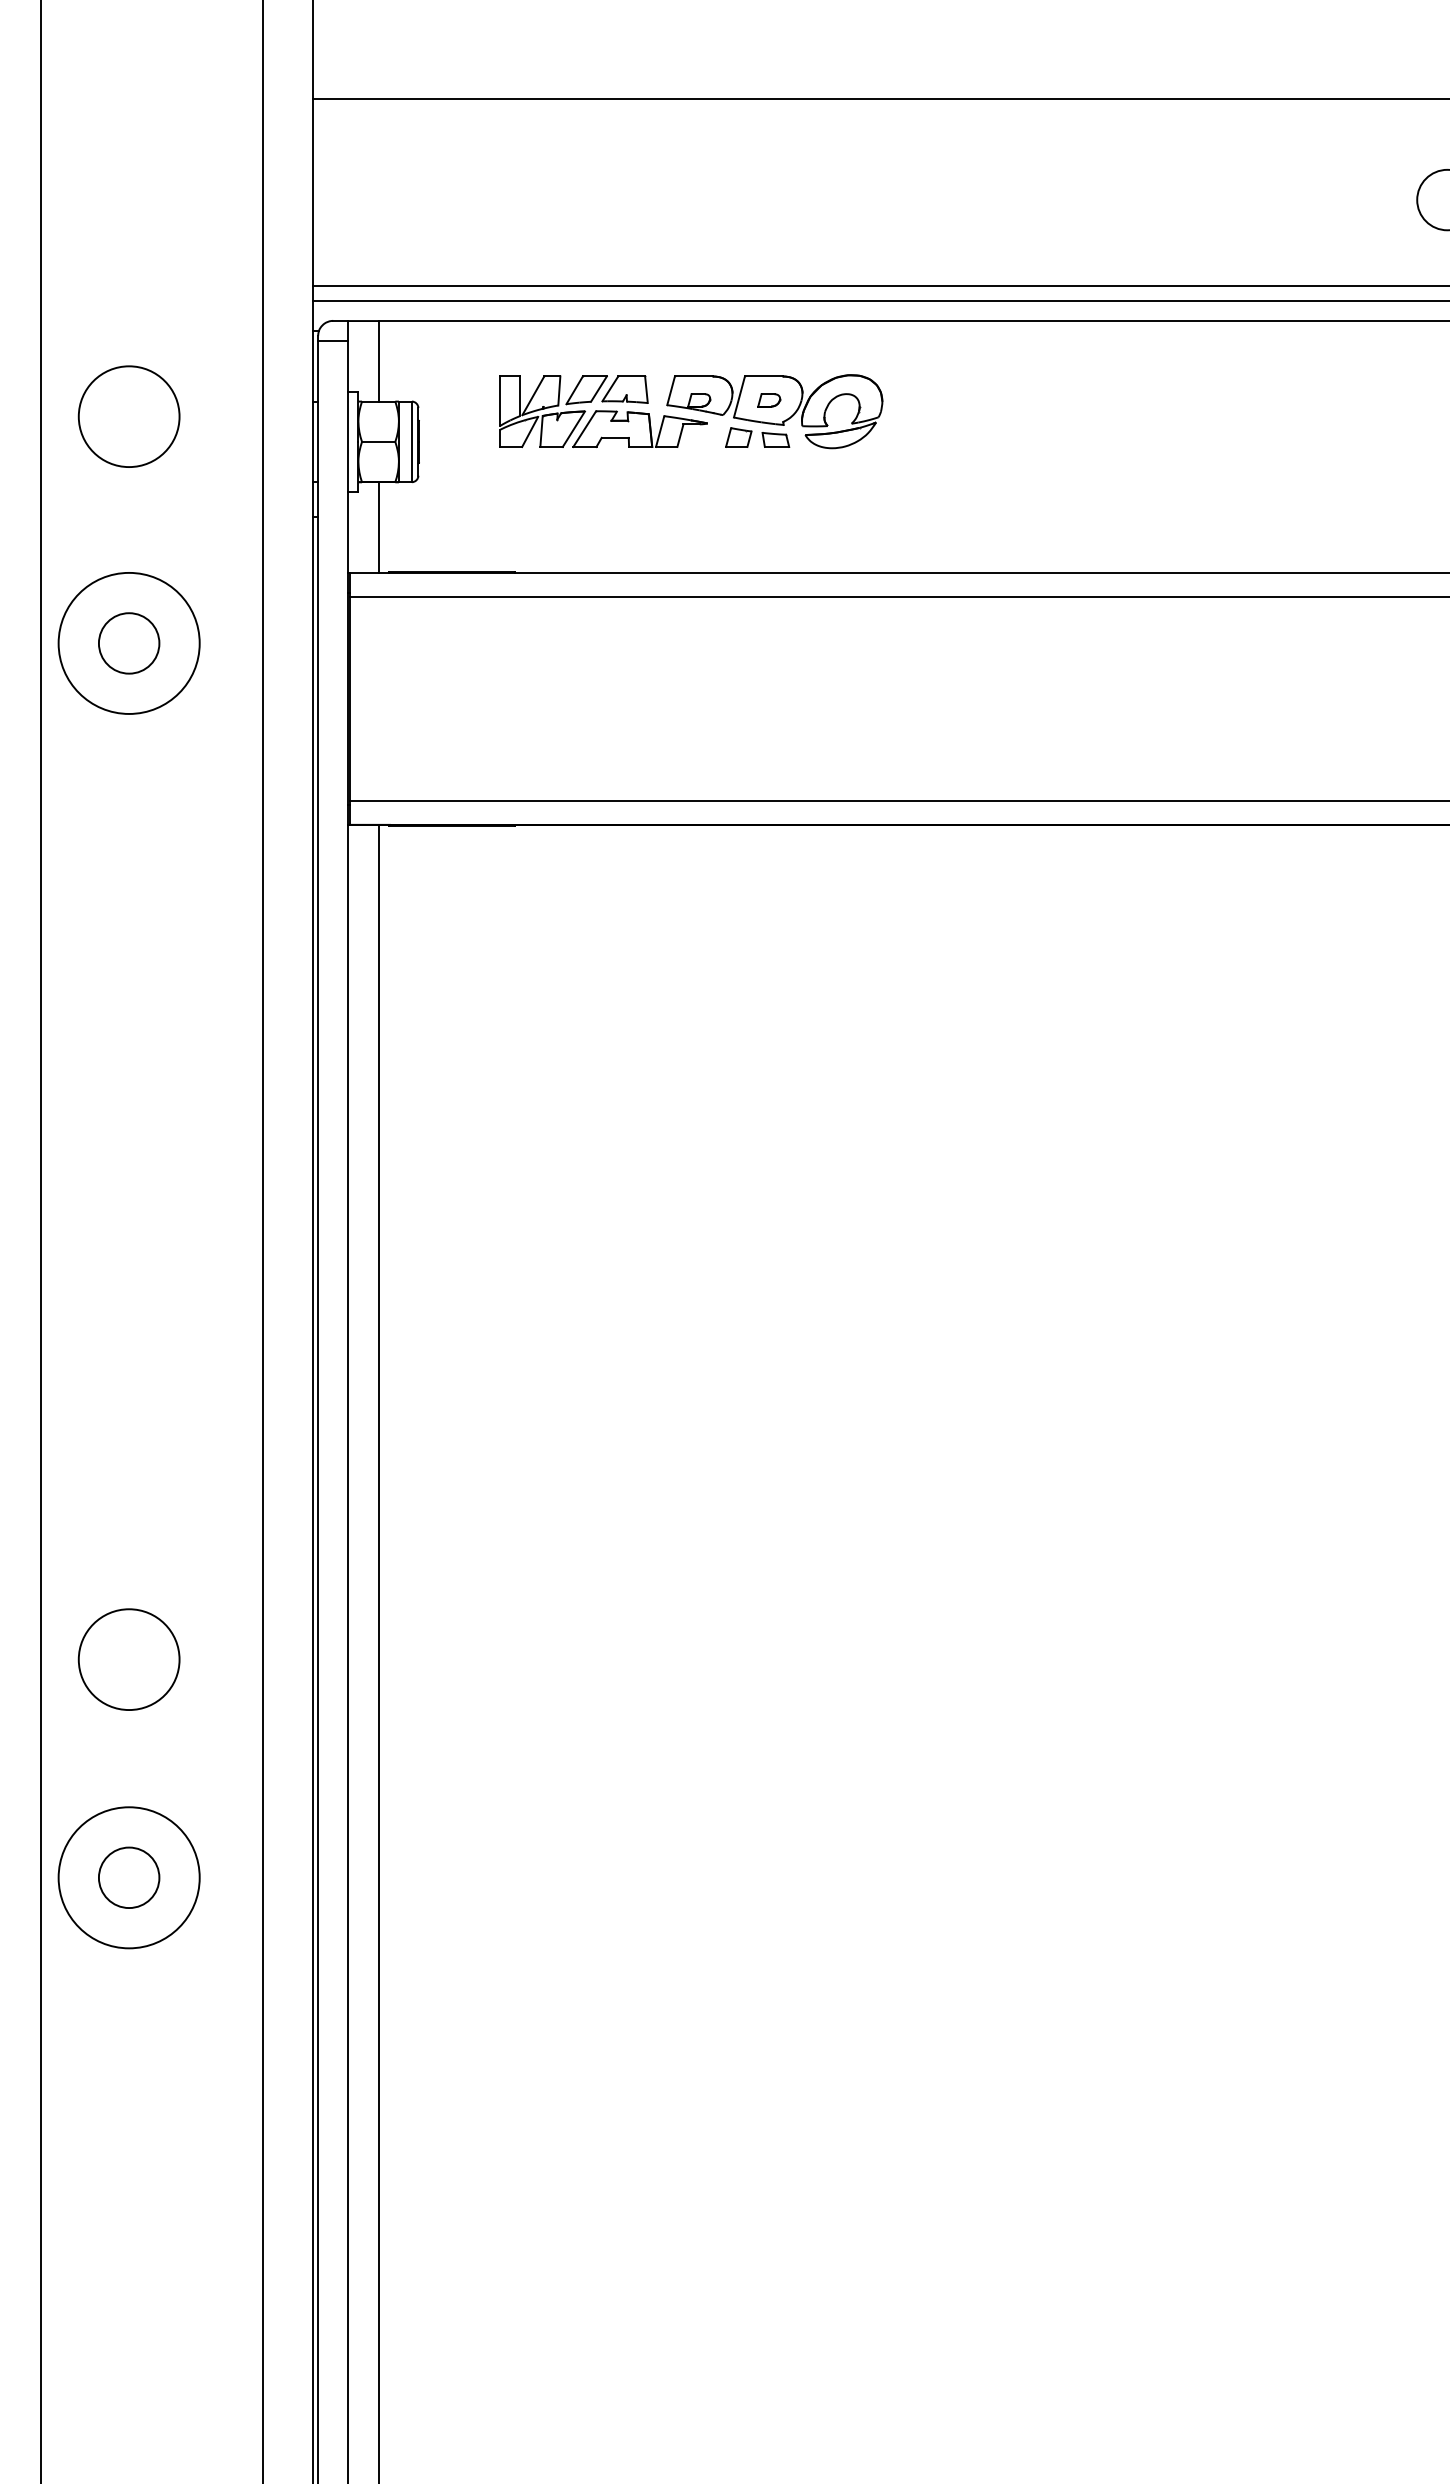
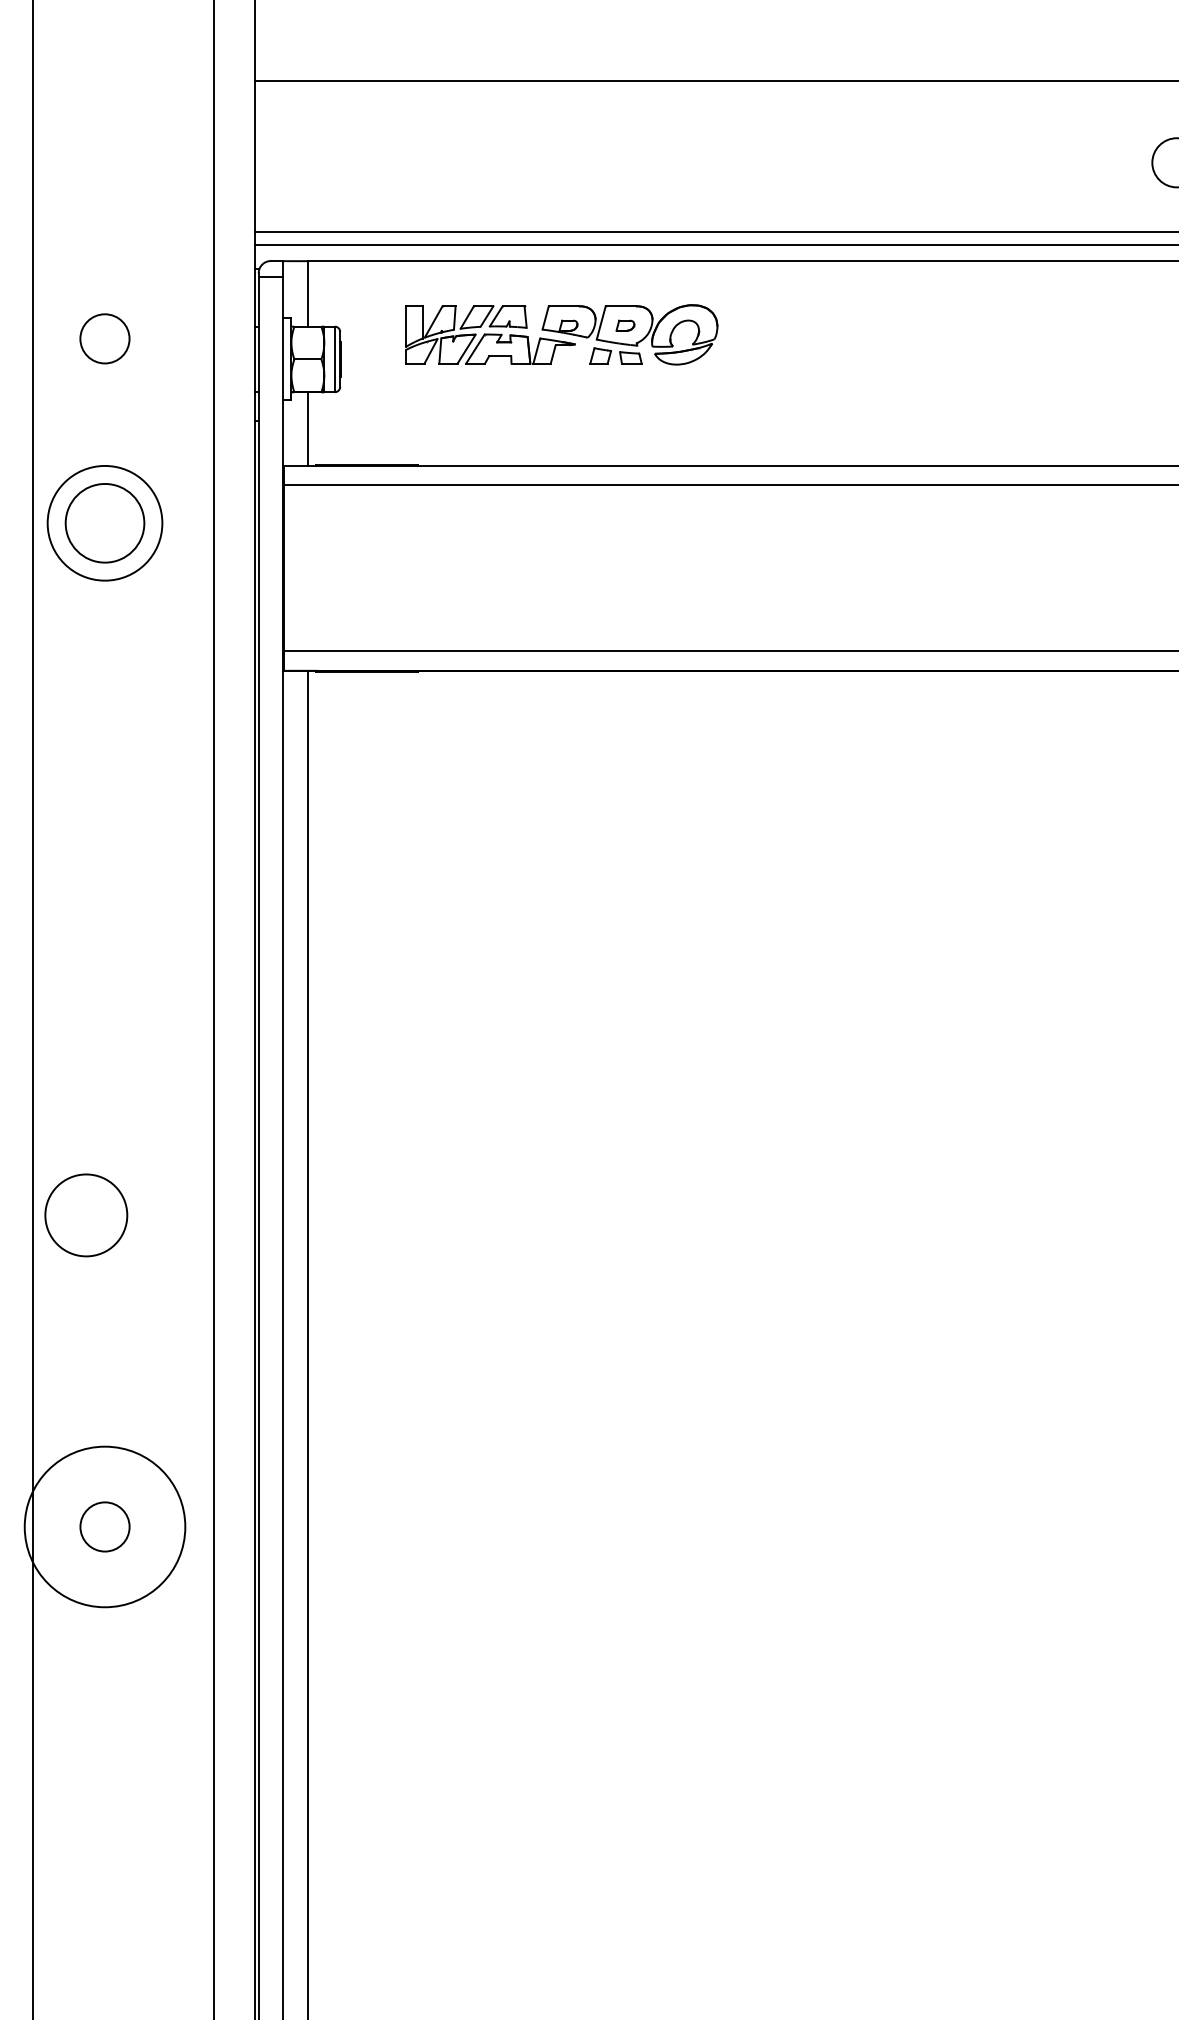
circle: (128, 416) -> (104, 338), size x0.6
circle: (128, 643) -> (104, 523), size x1.6
circle: (128, 1659) -> (85, 1215), moved
circle: (128, 1877) -> (104, 1526), size x1.4

